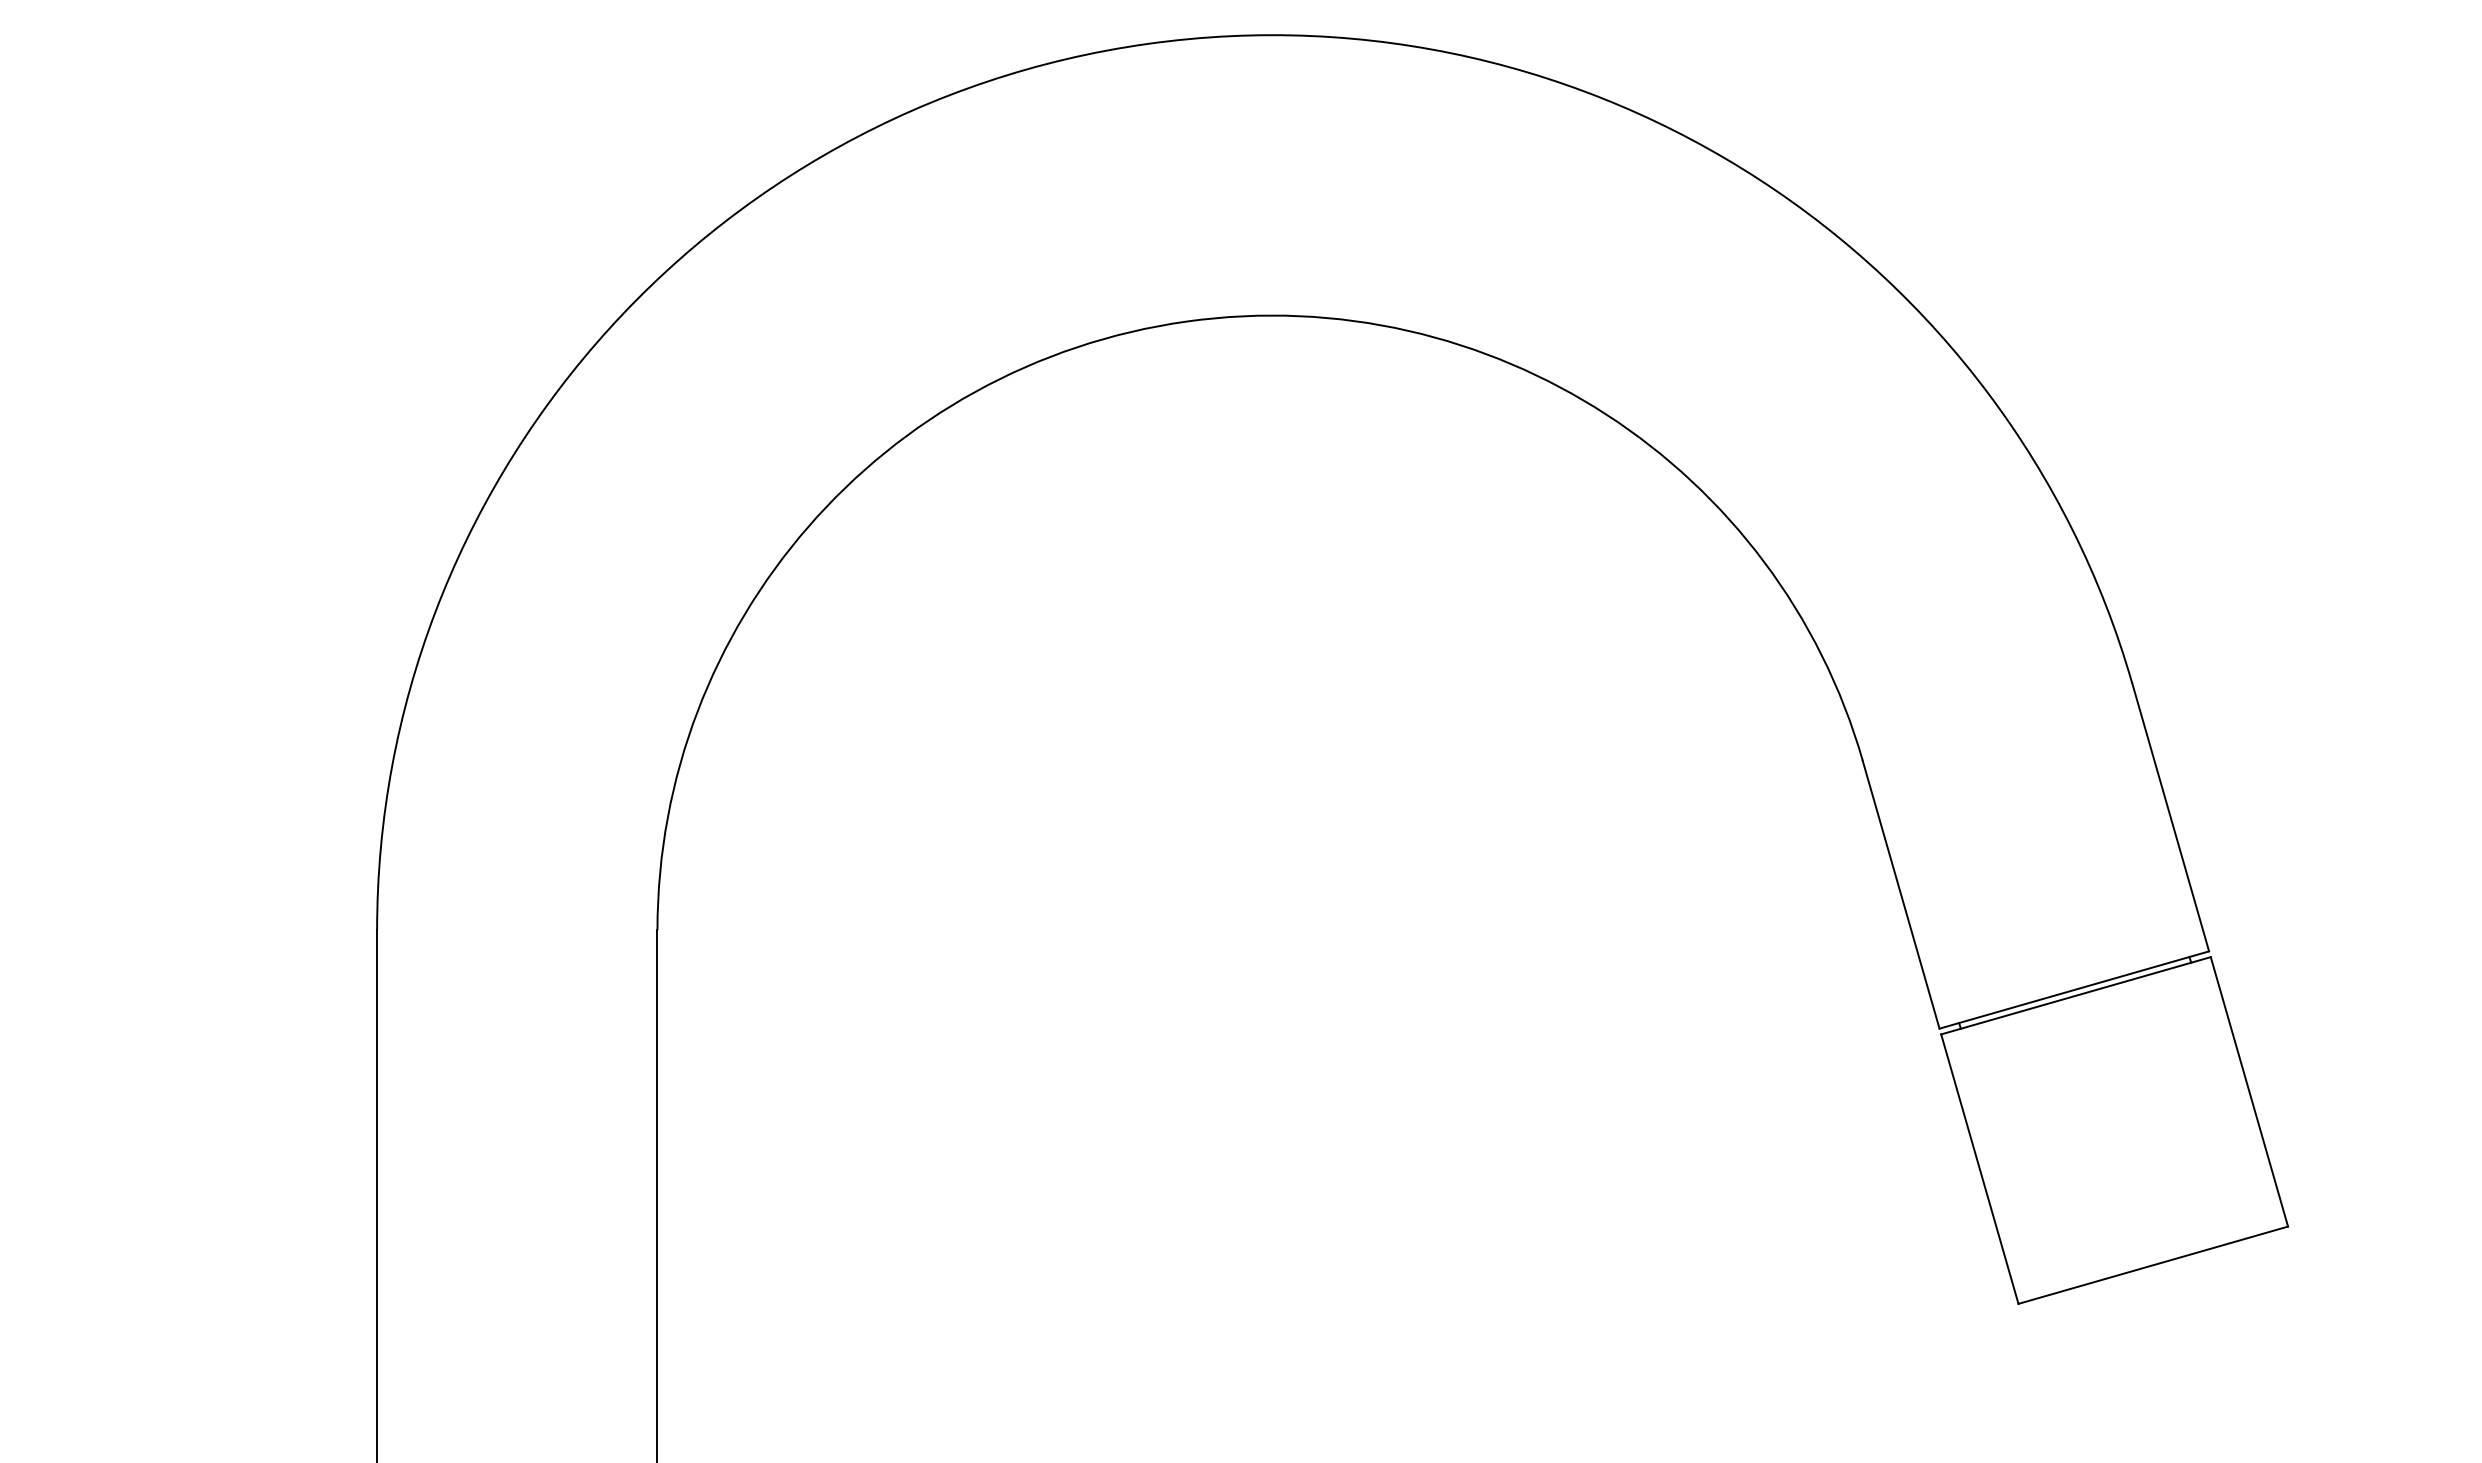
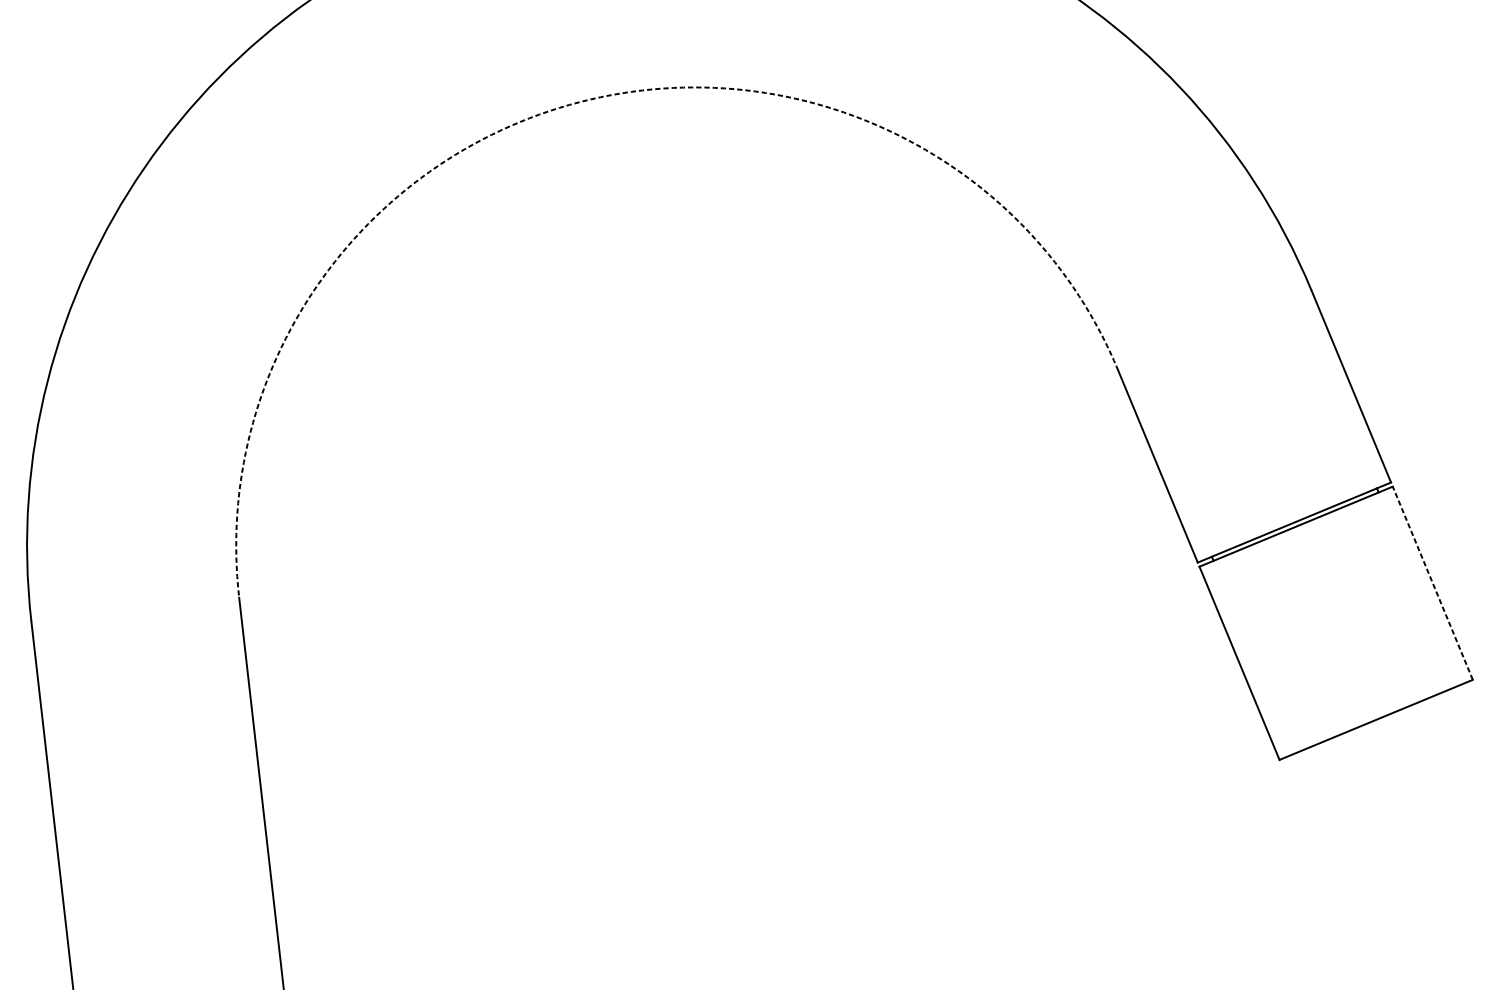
arc: (1186, 321) -> (579, 102), solid -> dashed
line: (2249, 1091) -> (1432, 582), solid -> dashed

